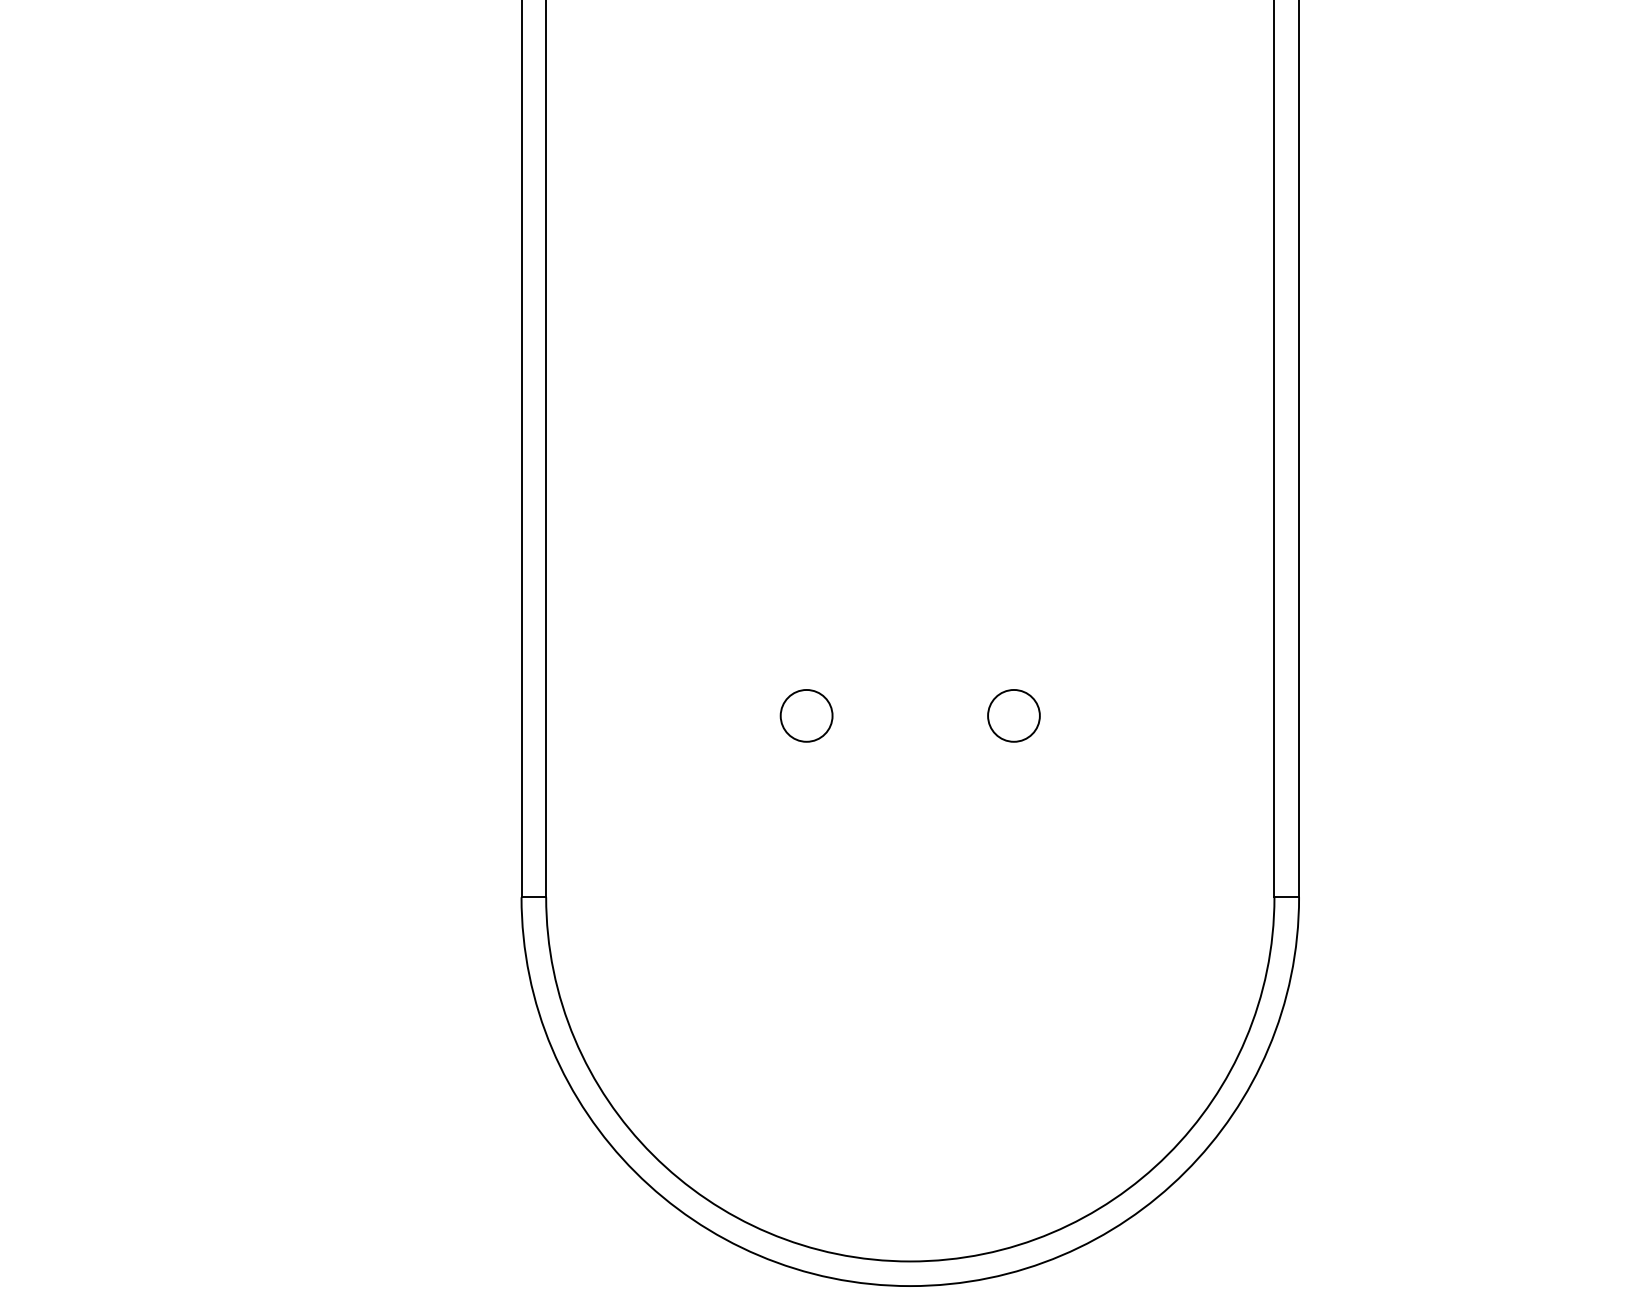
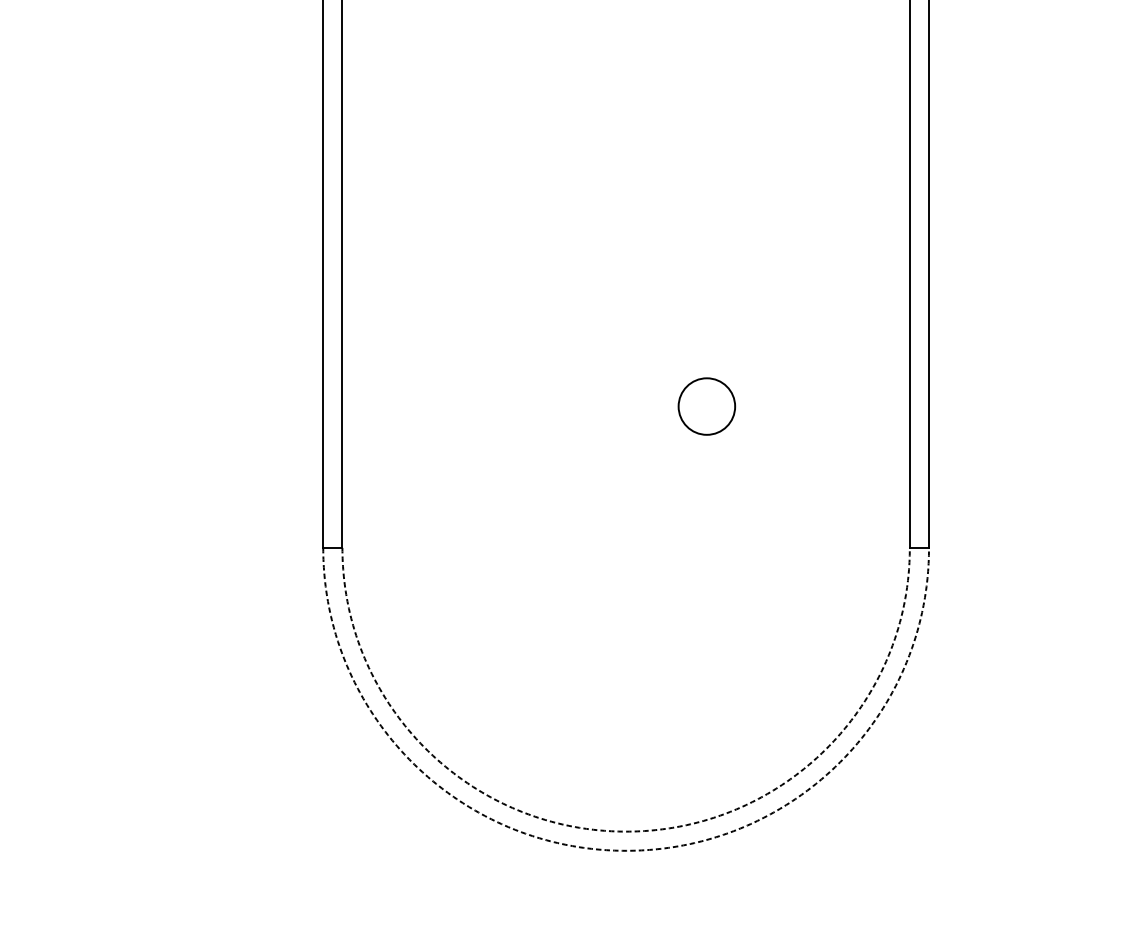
circle: (806, 715) -> (545, 406), removed
circle: (1013, 715) -> (706, 406), size x1.4
arc: (910, 1261) -> (626, 831), solid -> dashed
arc: (910, 1286) -> (626, 851), solid -> dashed

